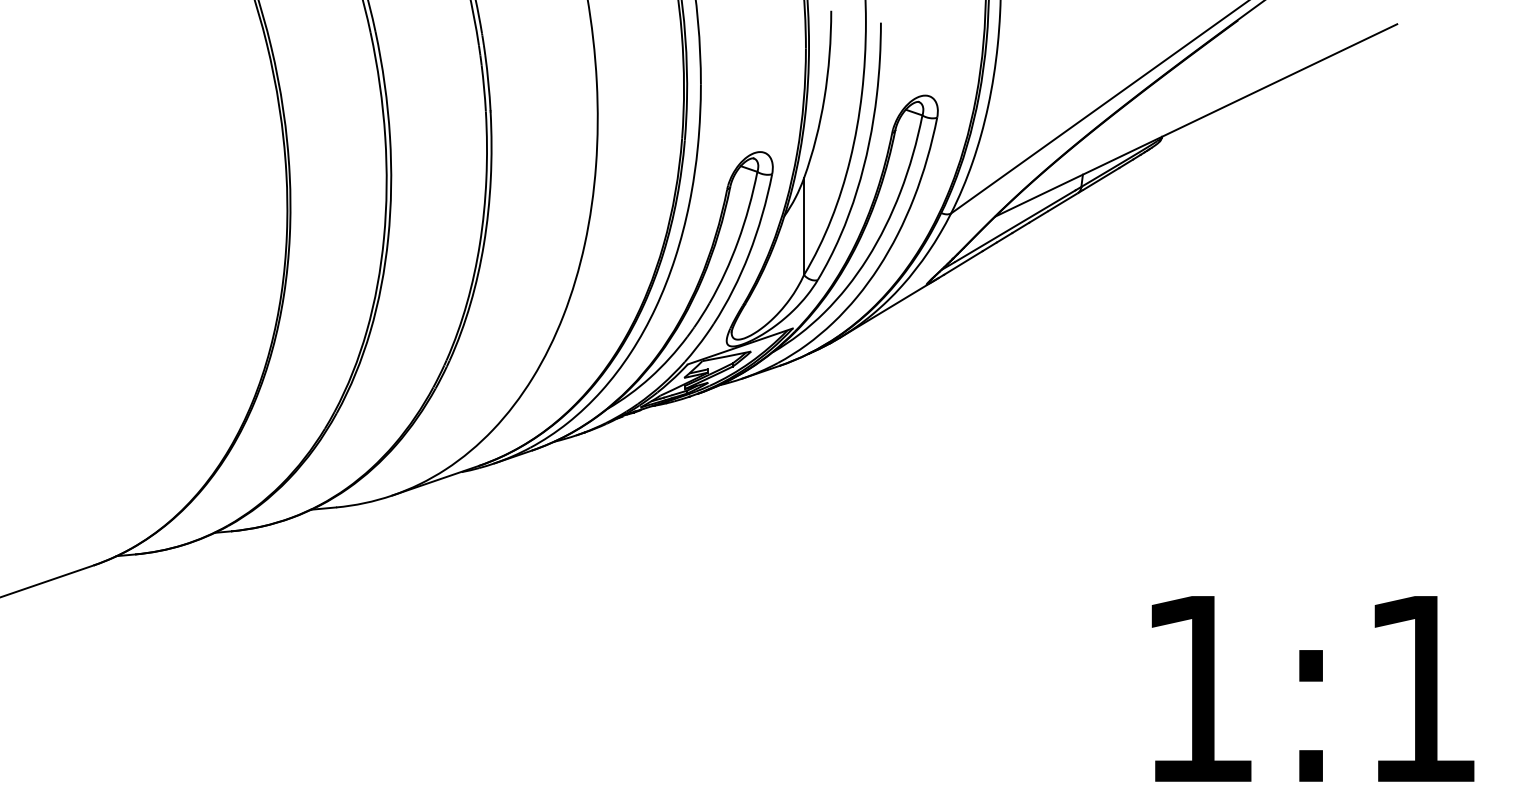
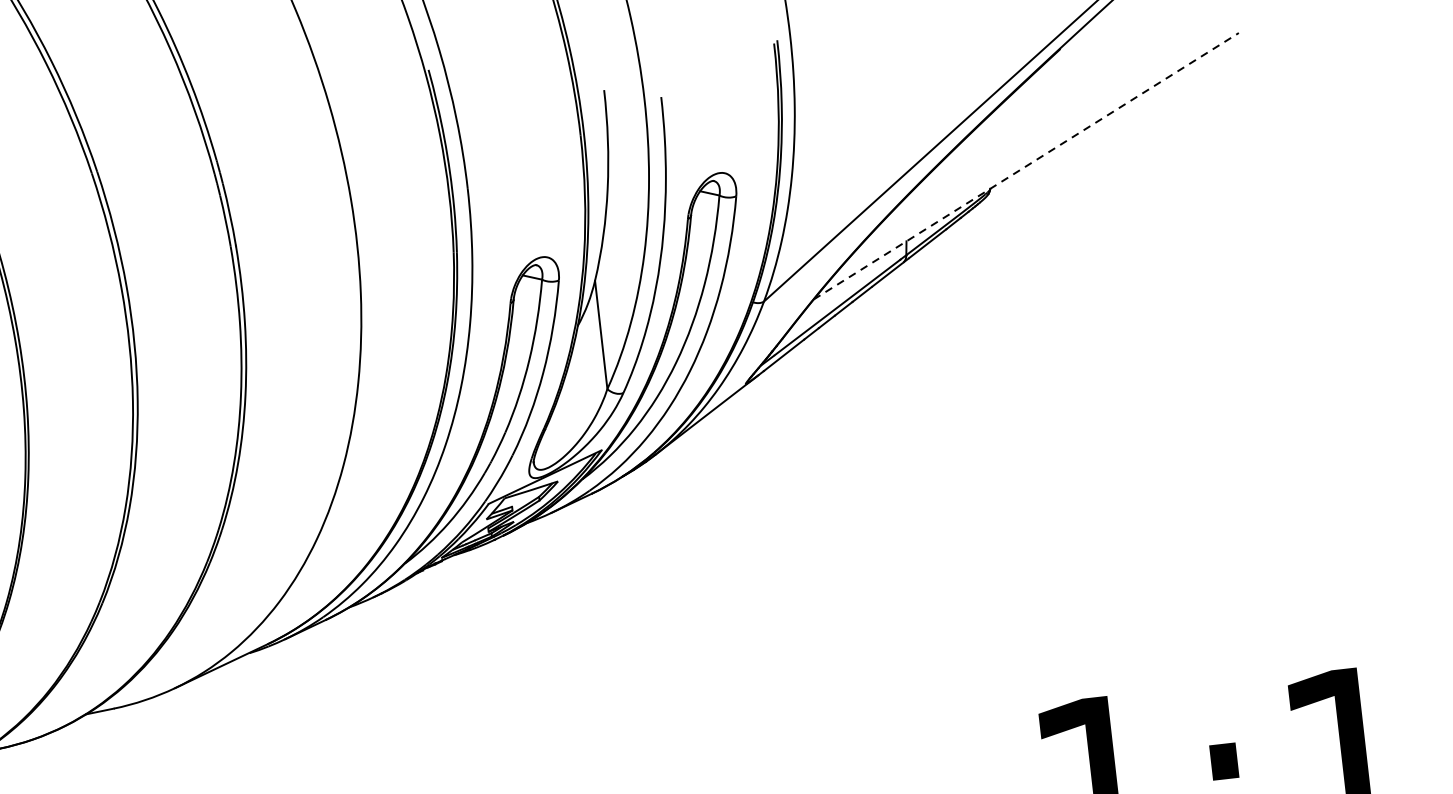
line: (1196, 120) -> (1026, 166), solid -> dashed

